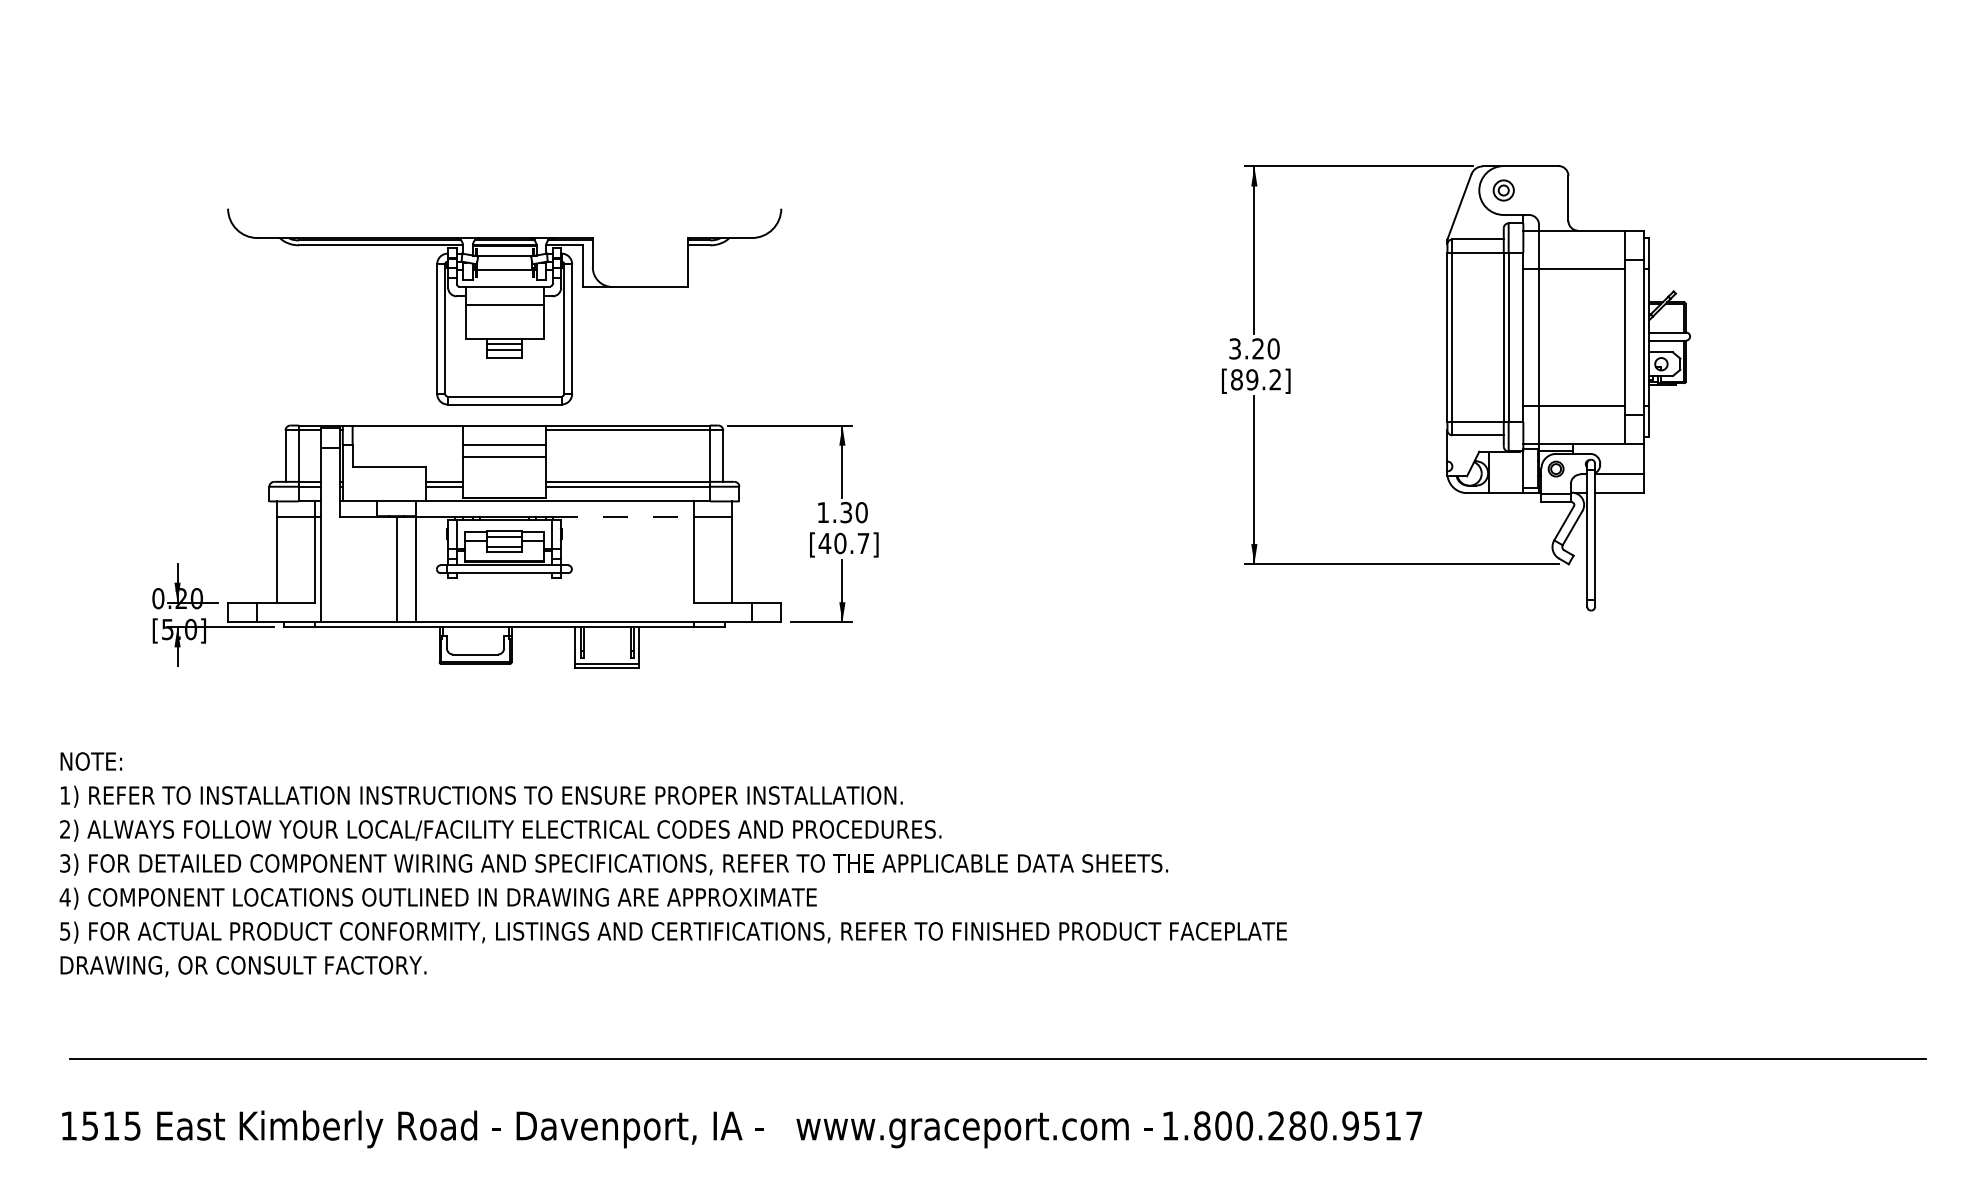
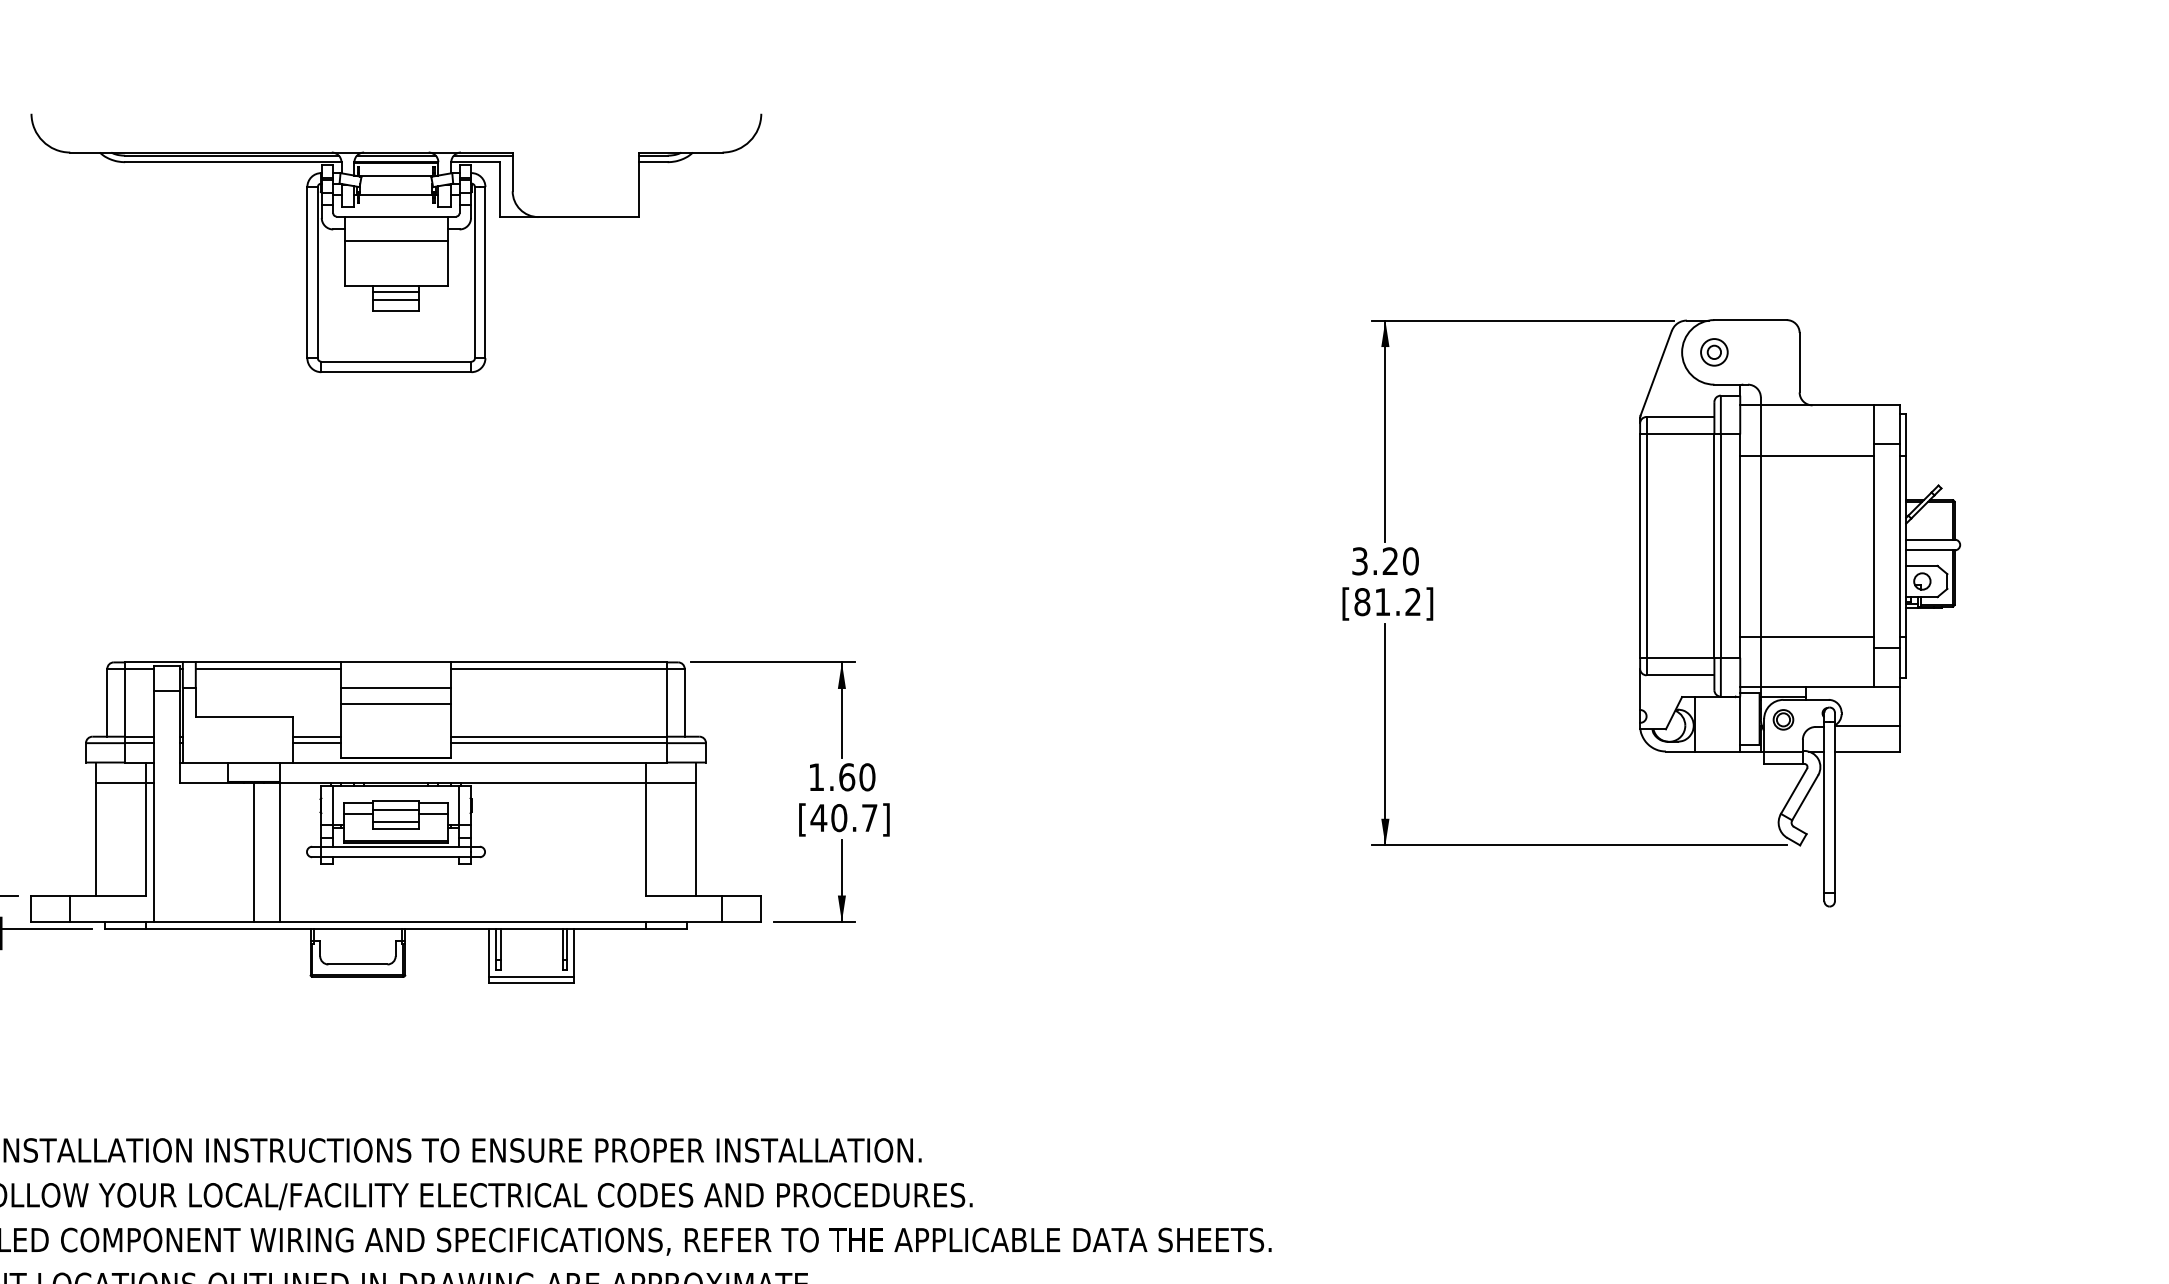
part: (504, 306) -> (396, 242), moved
text: (1252, 379) -> (1382, 601), [89.2] -> [81.2]
line: (407, 430) -> (268, 668), added
text: (846, 512) -> (847, 777), 1.30 -> 1.60
line: (624, 517) -> (554, 783), dashed -> solid

